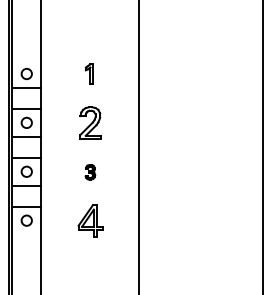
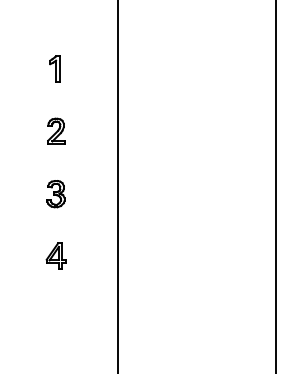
part: (90, 122) -> (56, 130), size x0.62
part: (90, 172) -> (56, 194), size x1.43
part: (90, 220) -> (56, 255), size x0.62

